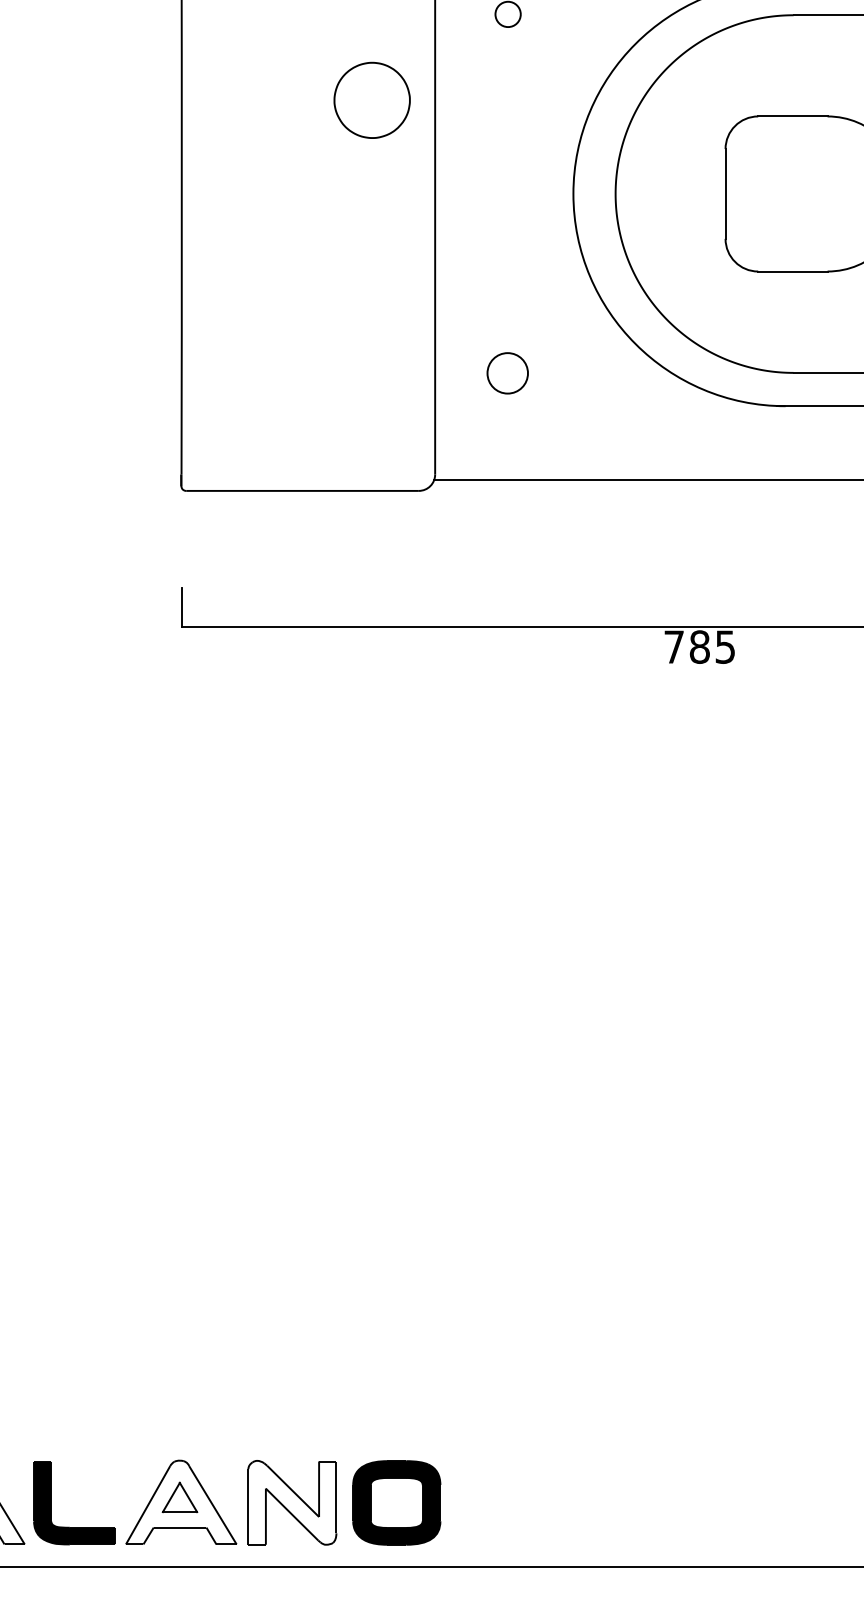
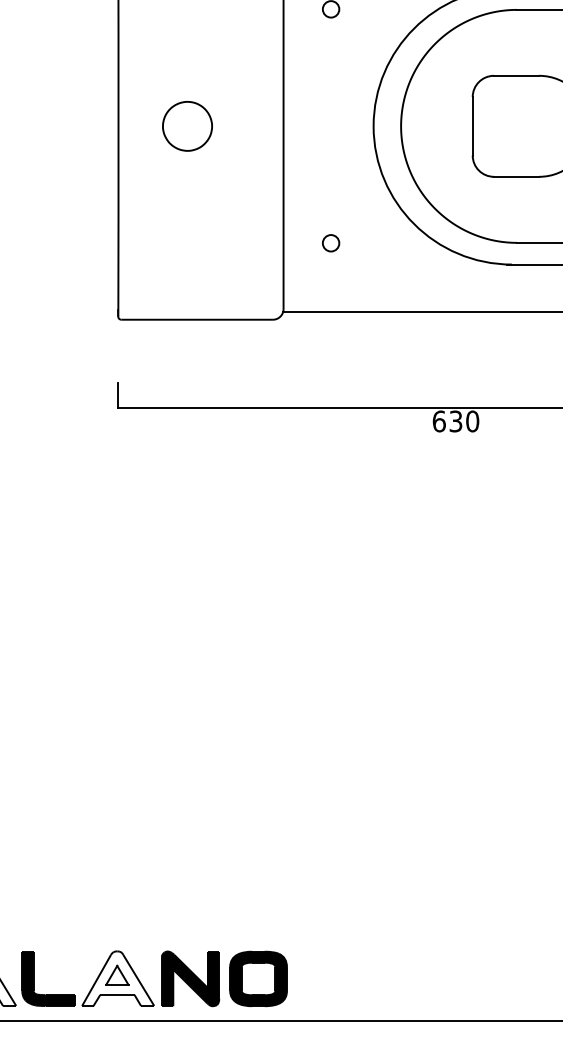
part: (372, 100) -> (187, 126), moved
circle: (508, 373) -> (331, 243), size x0.62
text: (699, 647) -> (455, 421), 785 -> 630
fill: (292, 1502) -> (190, 978), added

